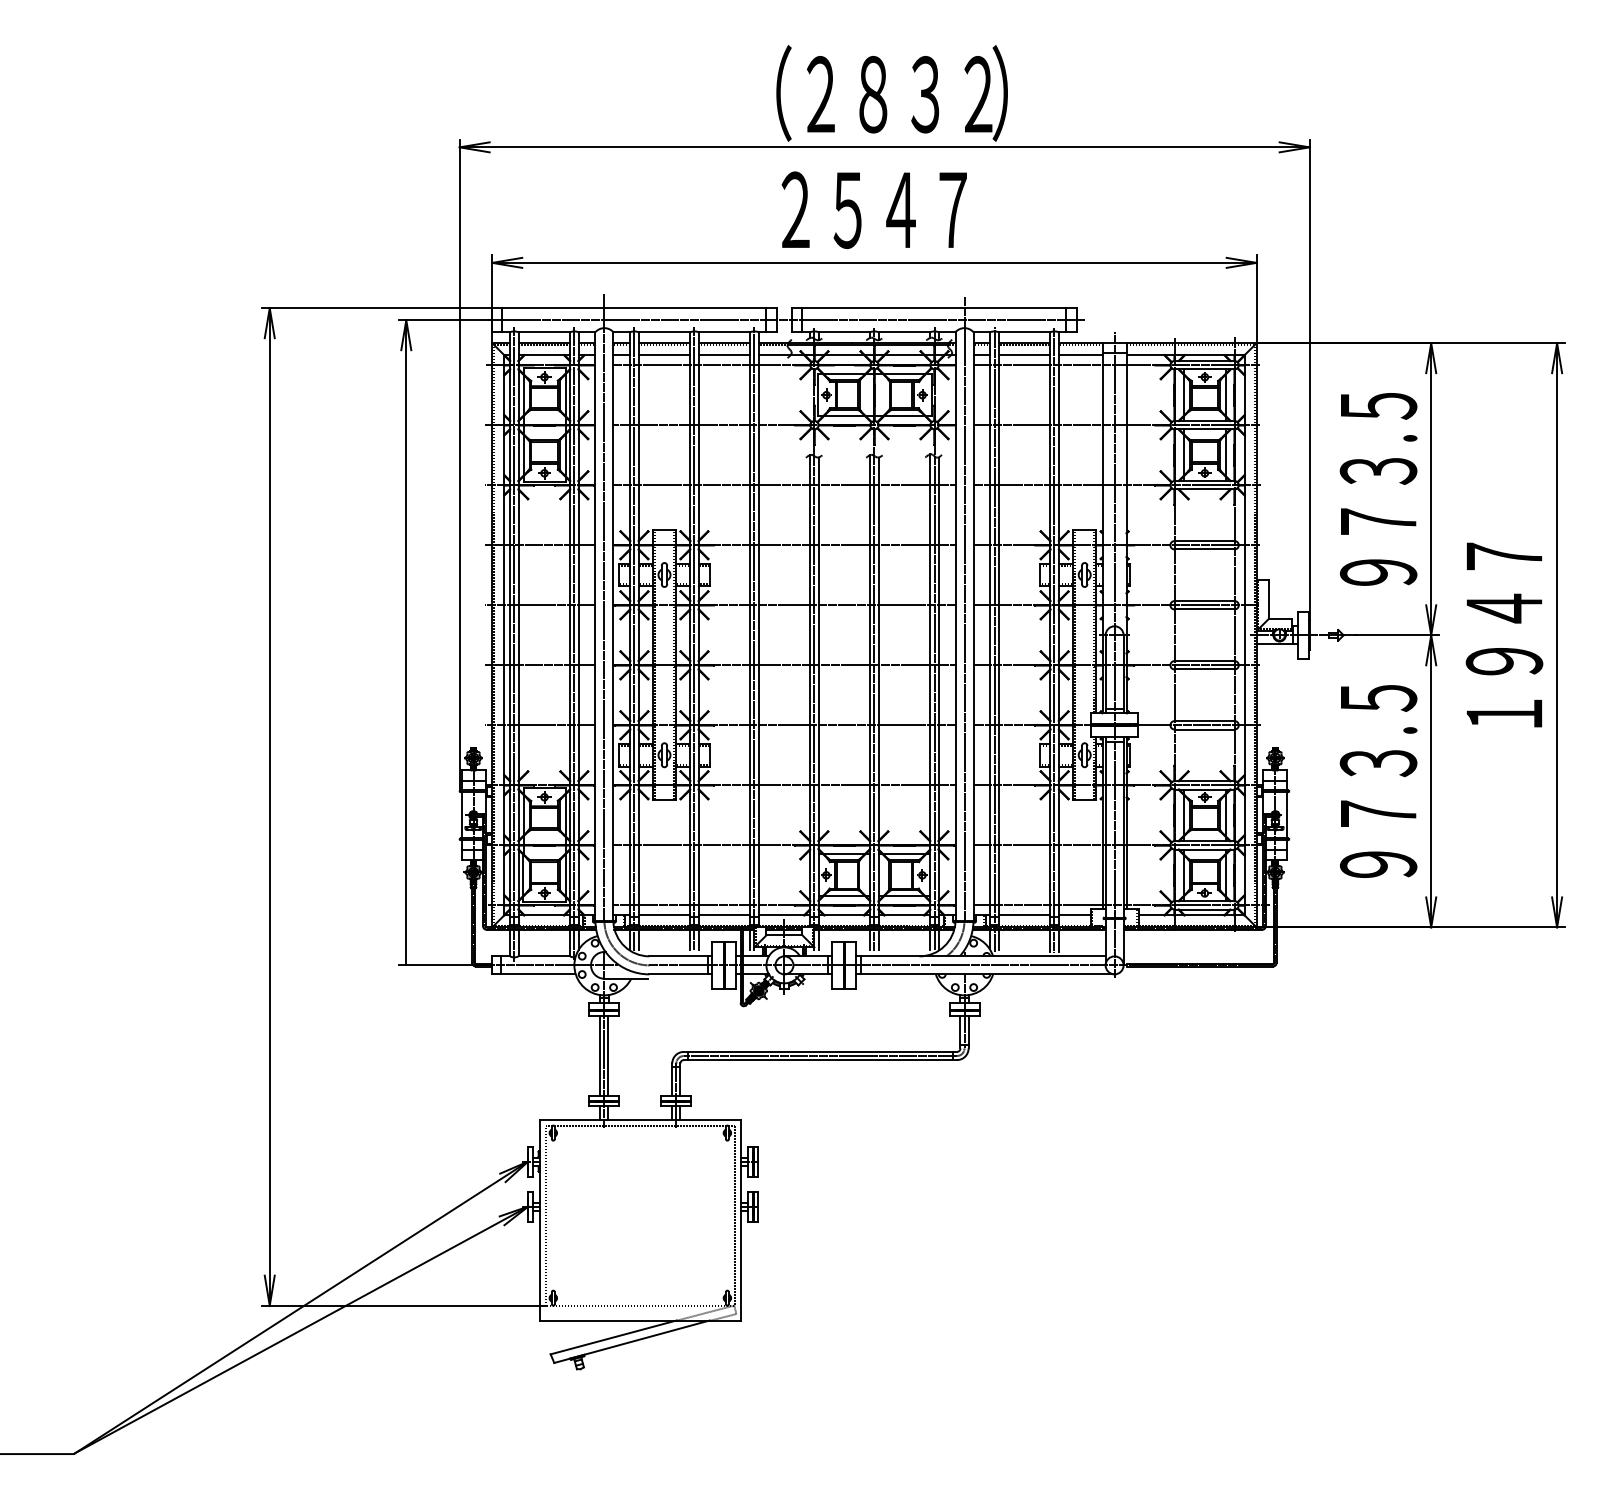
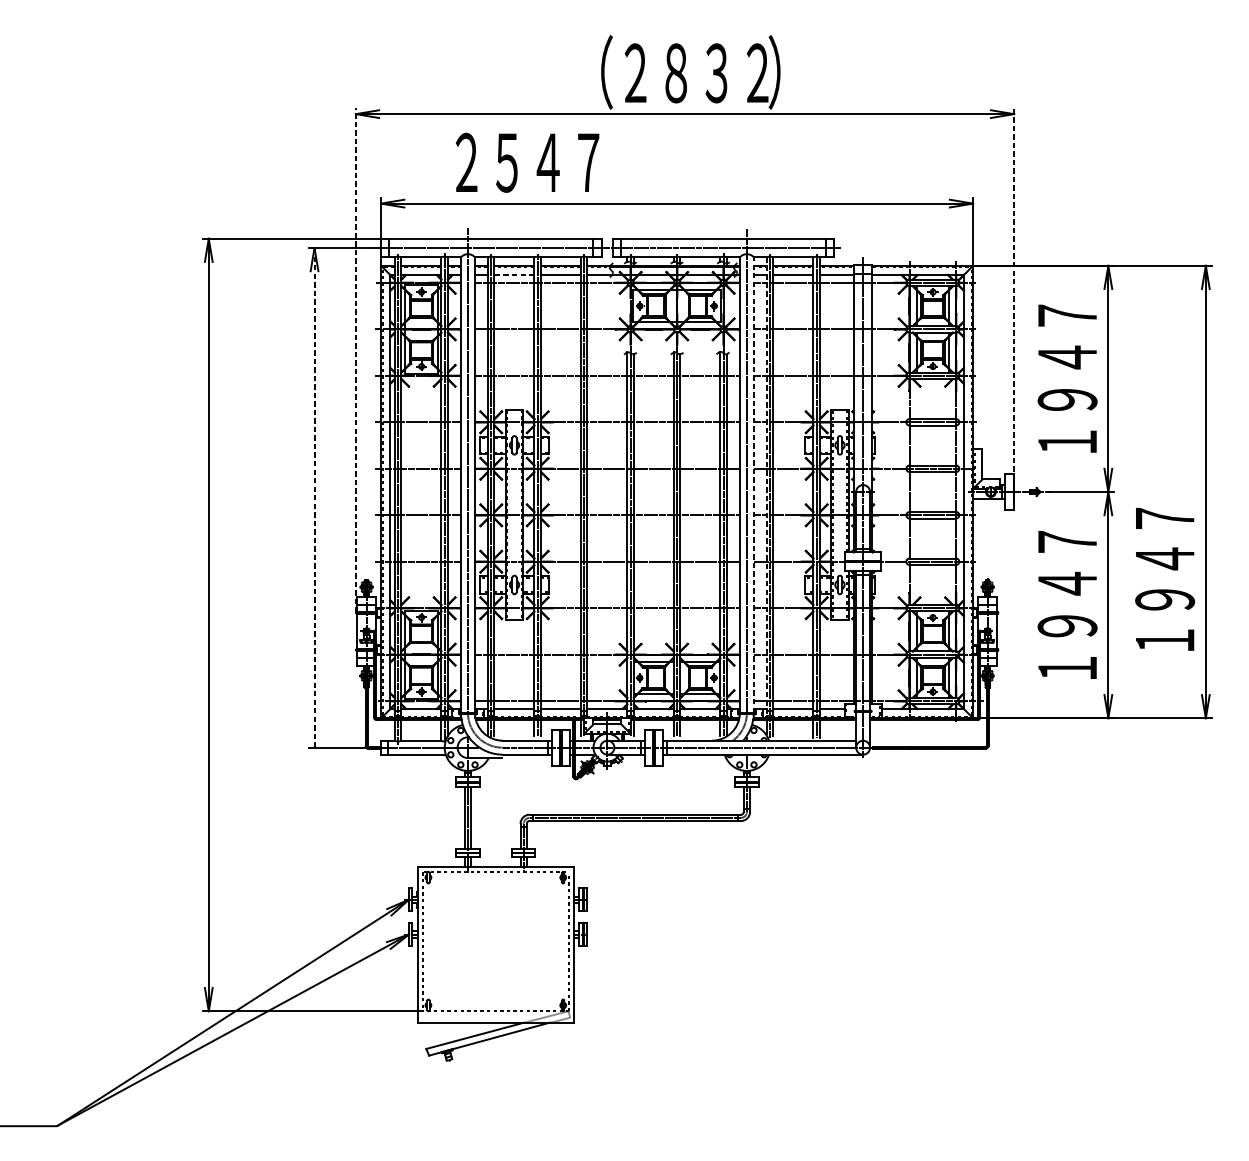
text: (873, 209) -> (526, 162), moved
line: (664, 355) -> (514, 275), solid -> dashed
line: (1309, 379) -> (1014, 293), solid -> dashed
line: (459, 465) -> (355, 360), solid -> dashed
text: (1378, 489) -> (1067, 379), ９７３.５ -> １９４７
line: (973, 625) -> (753, 484), solid -> dashed
line: (990, 629) -> (767, 487), solid -> dashed
text: (1504, 634) -> (1165, 578), moved
line: (406, 642) -> (314, 497), solid -> dashed
text: (1378, 781) -> (1067, 605), ９７３.５ -> １９４７

